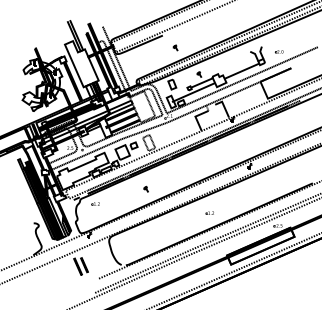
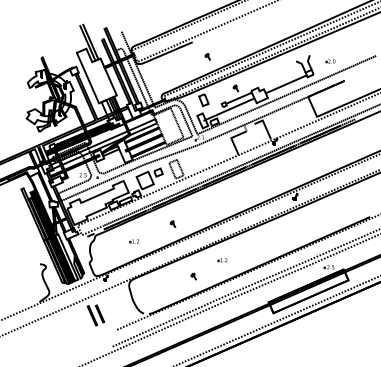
part: (95, 204) -> (133, 241), moved
part: (210, 213) -> (222, 260), moved
part: (163, 233) -> (193, 276), added

